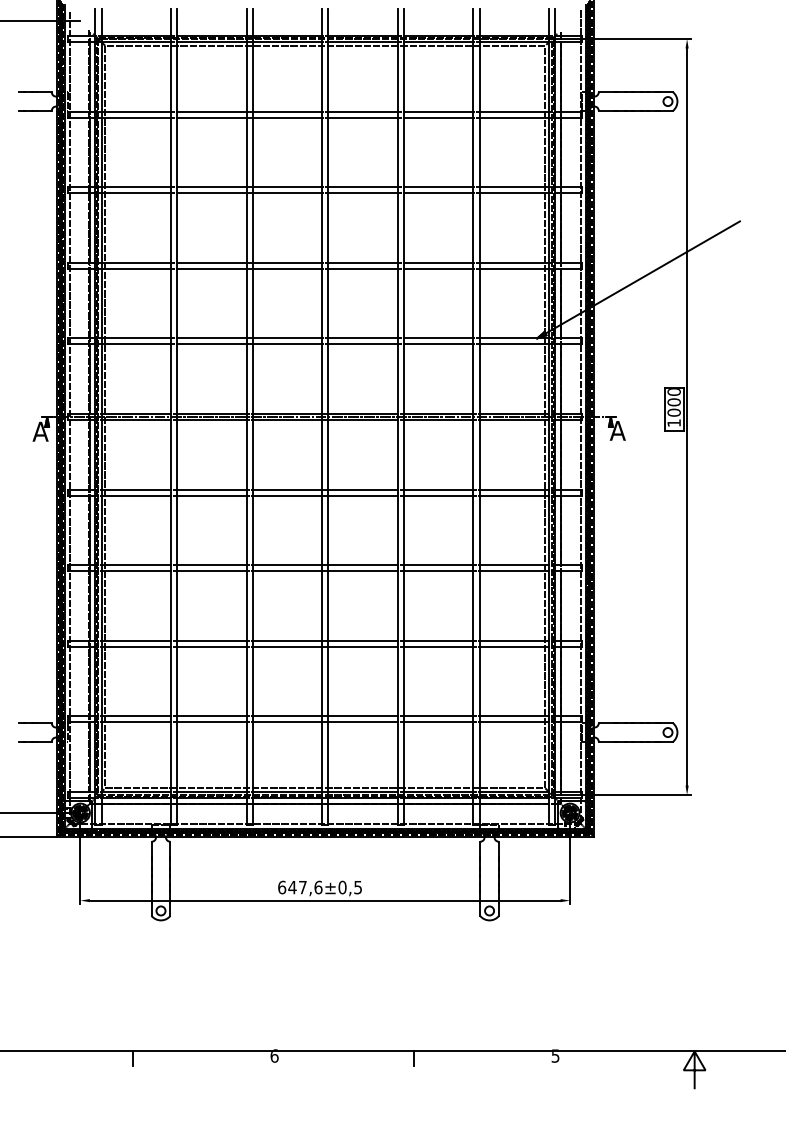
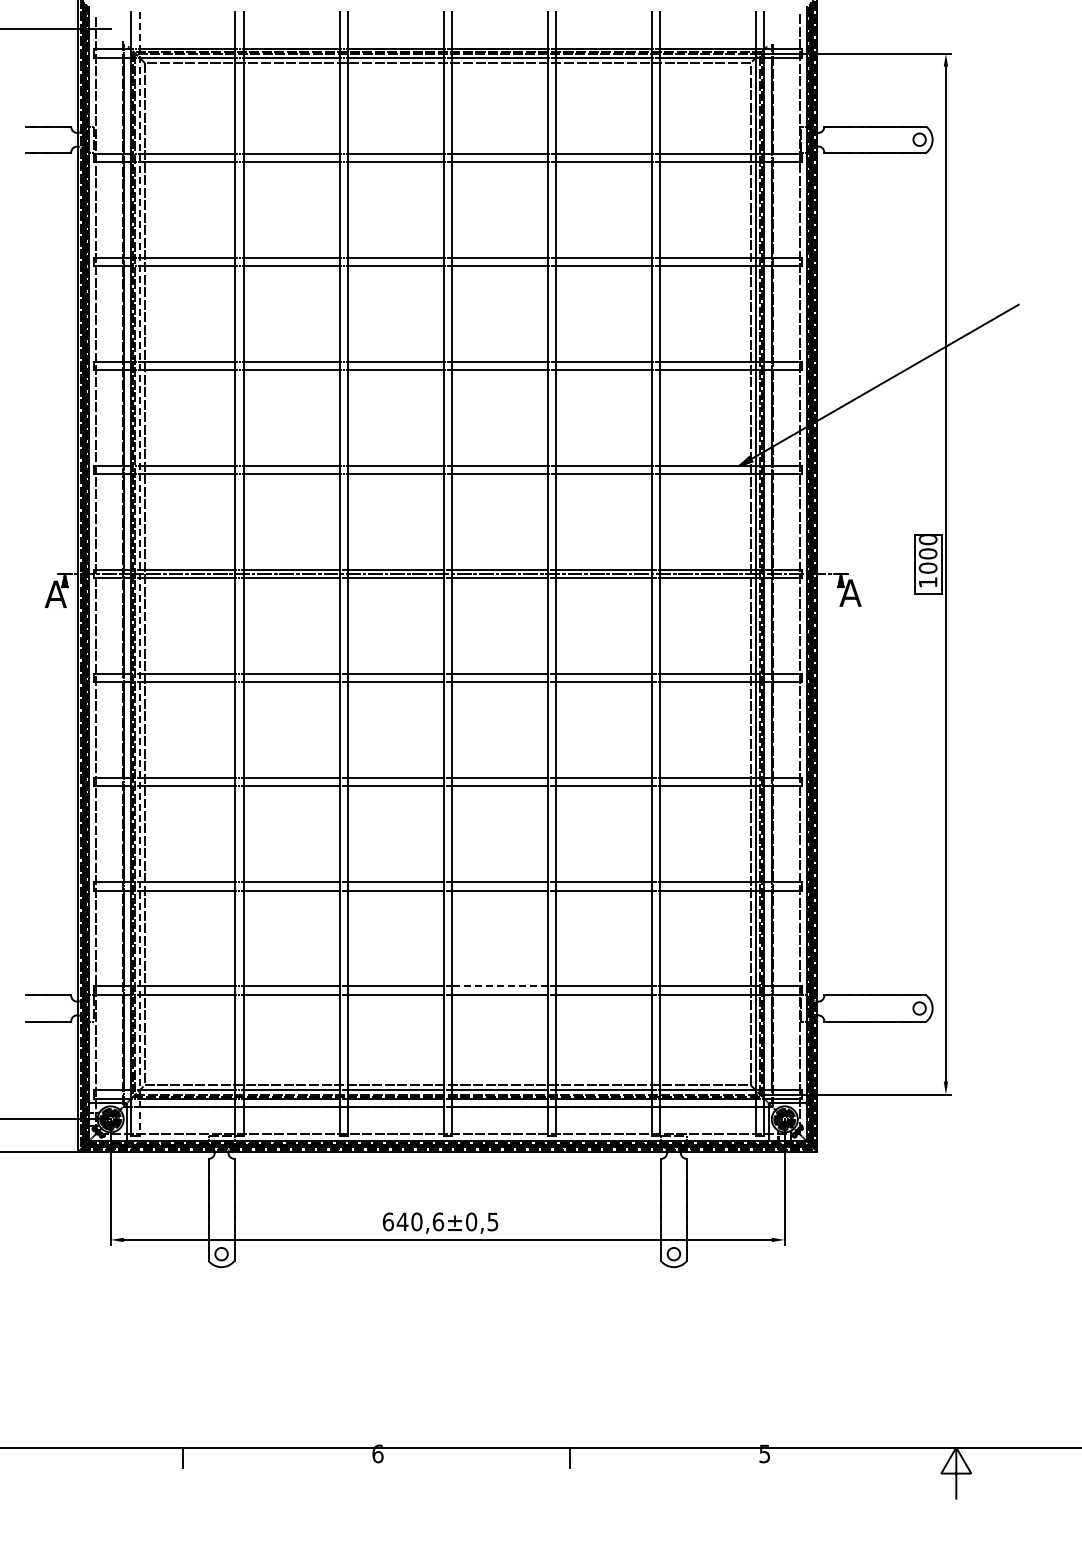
line: (101, 417) -> (139, 574), solid -> dashed
line: (362, 716) -> (499, 986), solid -> dashed
text: (302, 887) -> (416, 1221), 647,6 -> 640,6

